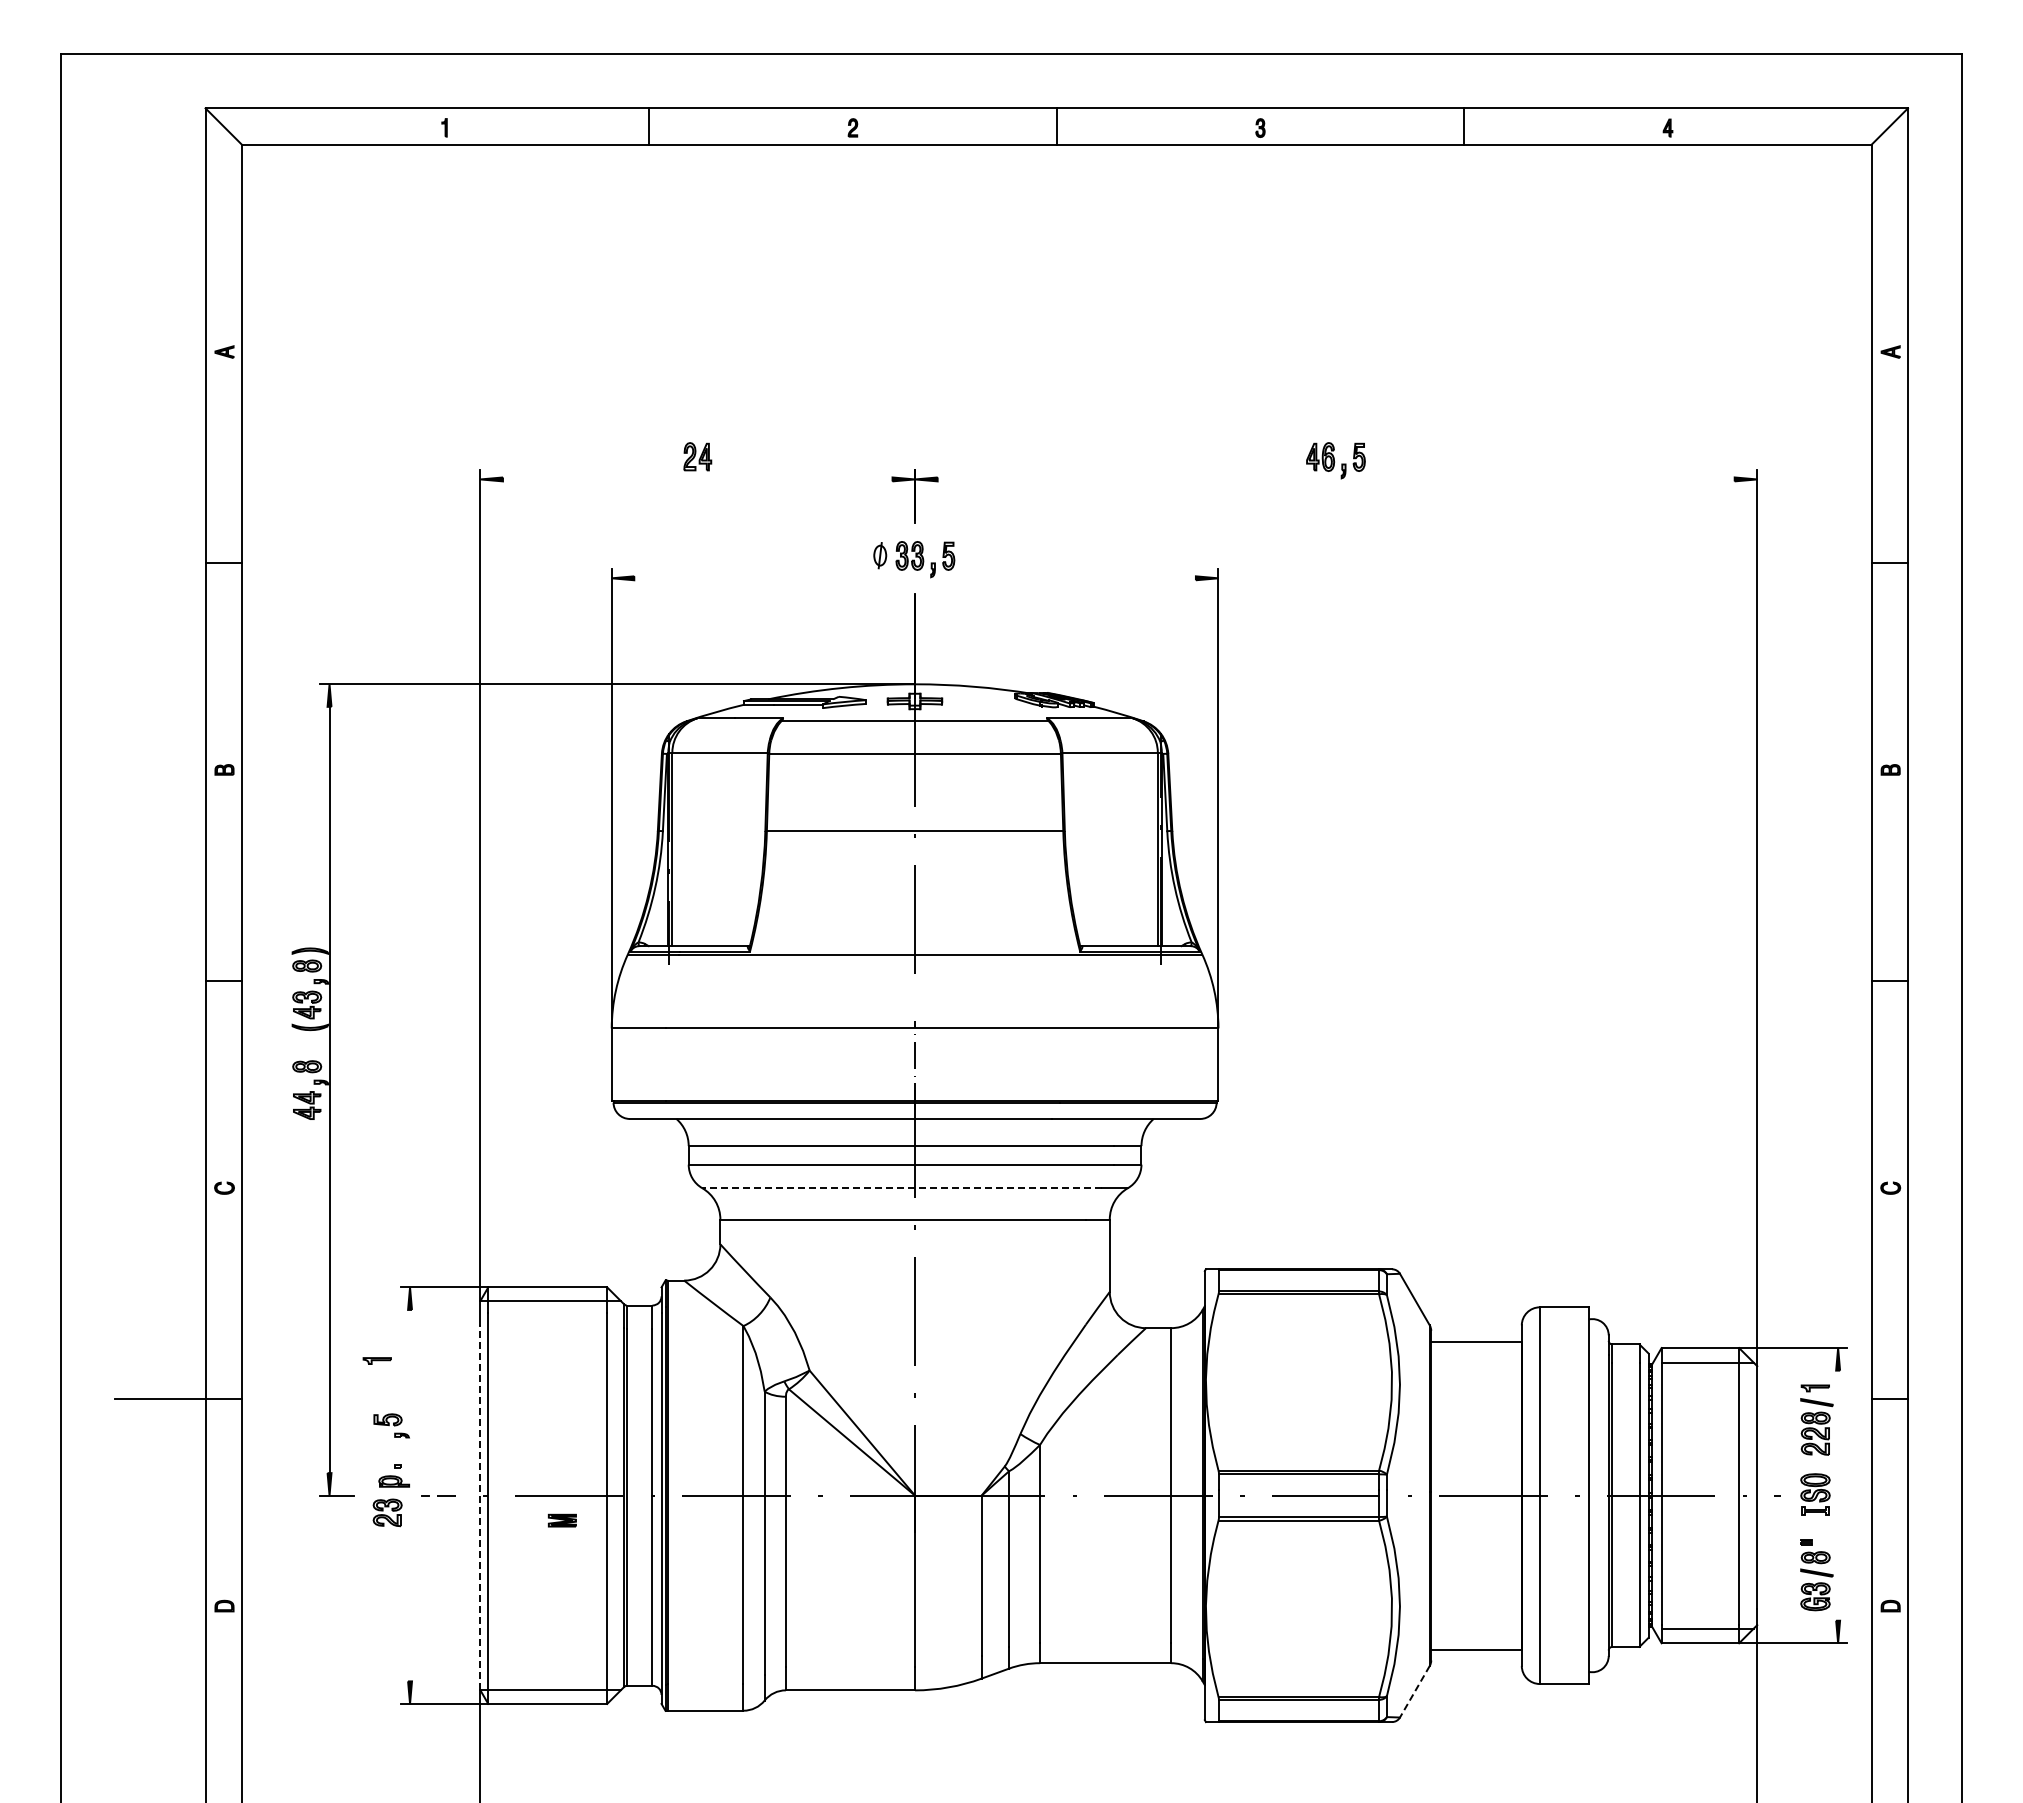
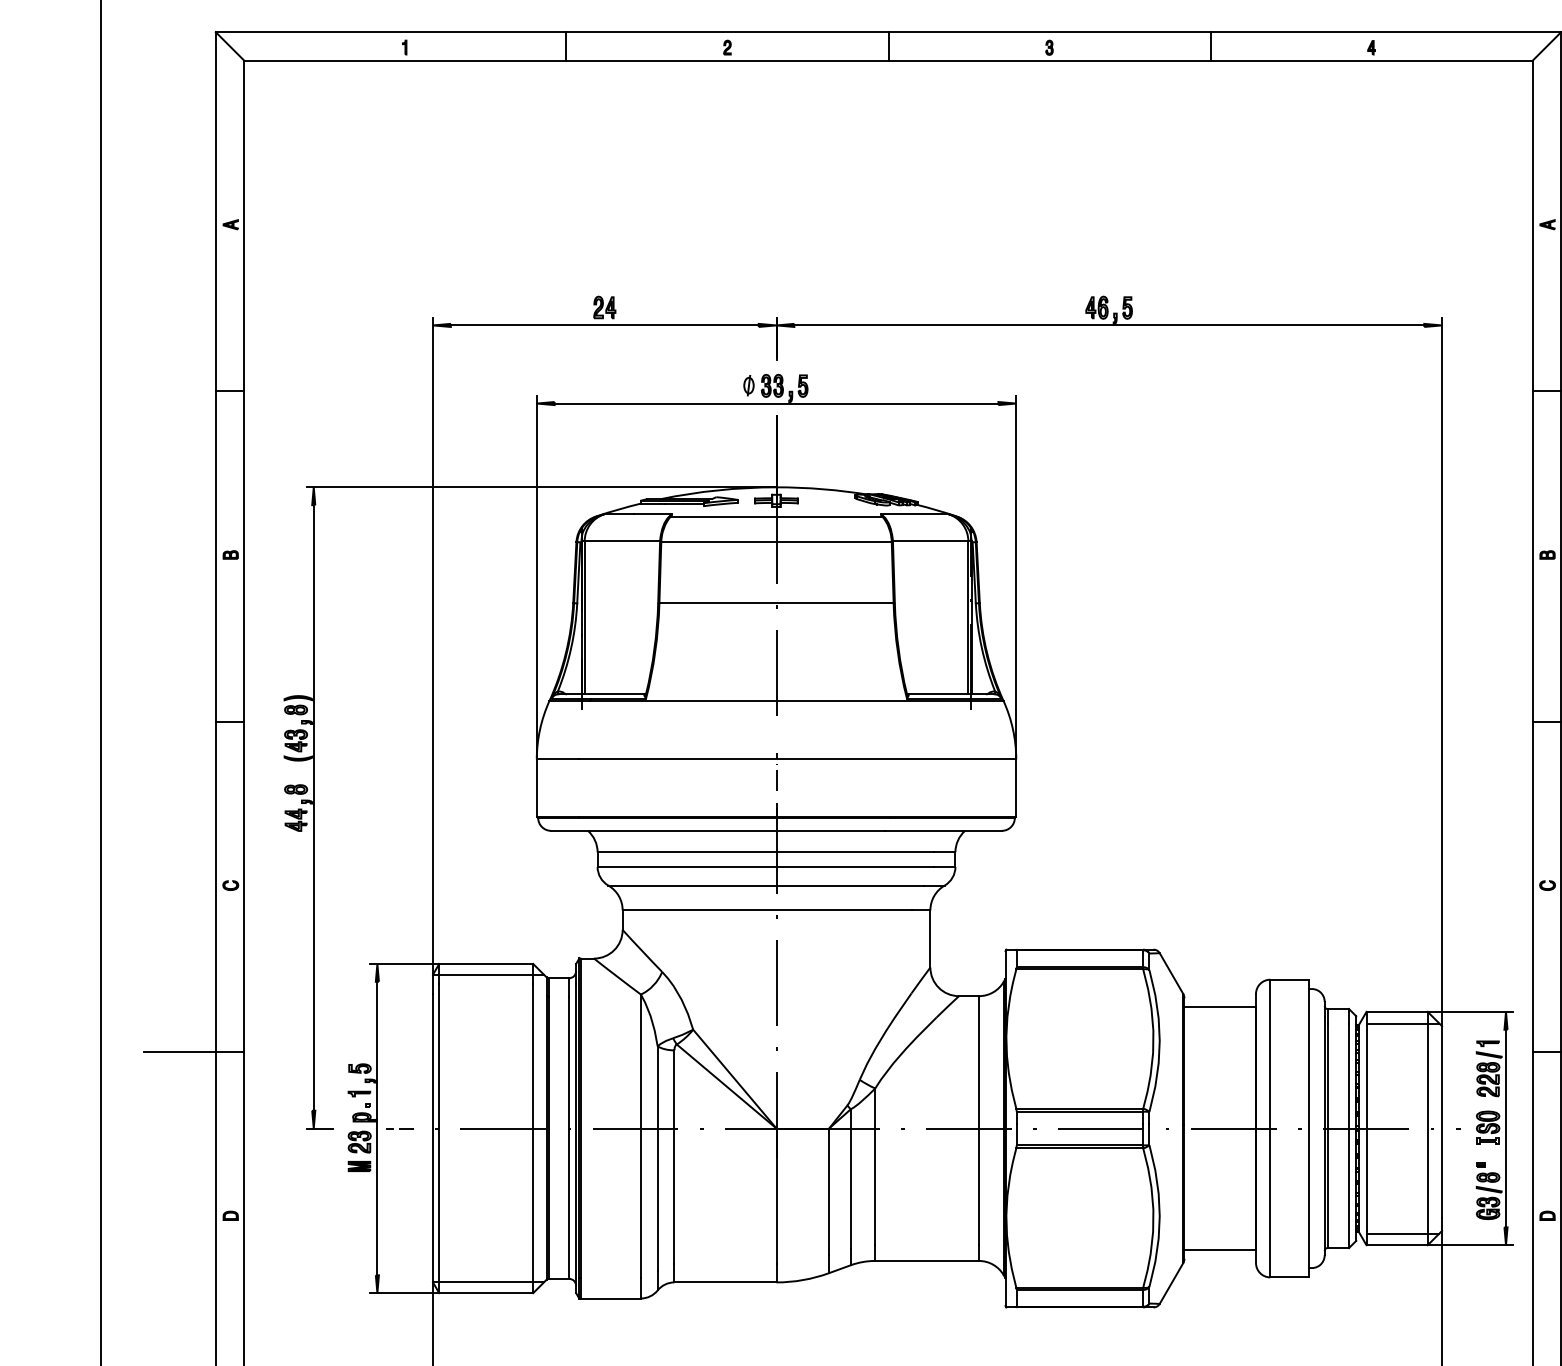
line: (697, 479) -> (604, 325), added
line: (1335, 479) -> (1108, 325), added
line: (914, 578) -> (776, 403), added
line: (902, 1188) -> (766, 885), dashed -> solid
part: (376, 1360) -> (358, 1093), moved
line: (410, 1495) -> (377, 1128), added
line: (1838, 1495) -> (1506, 1128), added
line: (480, 1507) -> (433, 1137), dashed -> solid
part: (561, 1520) -> (358, 1166), moved
line: (1414, 1691) -> (1171, 1283), dashed -> solid

